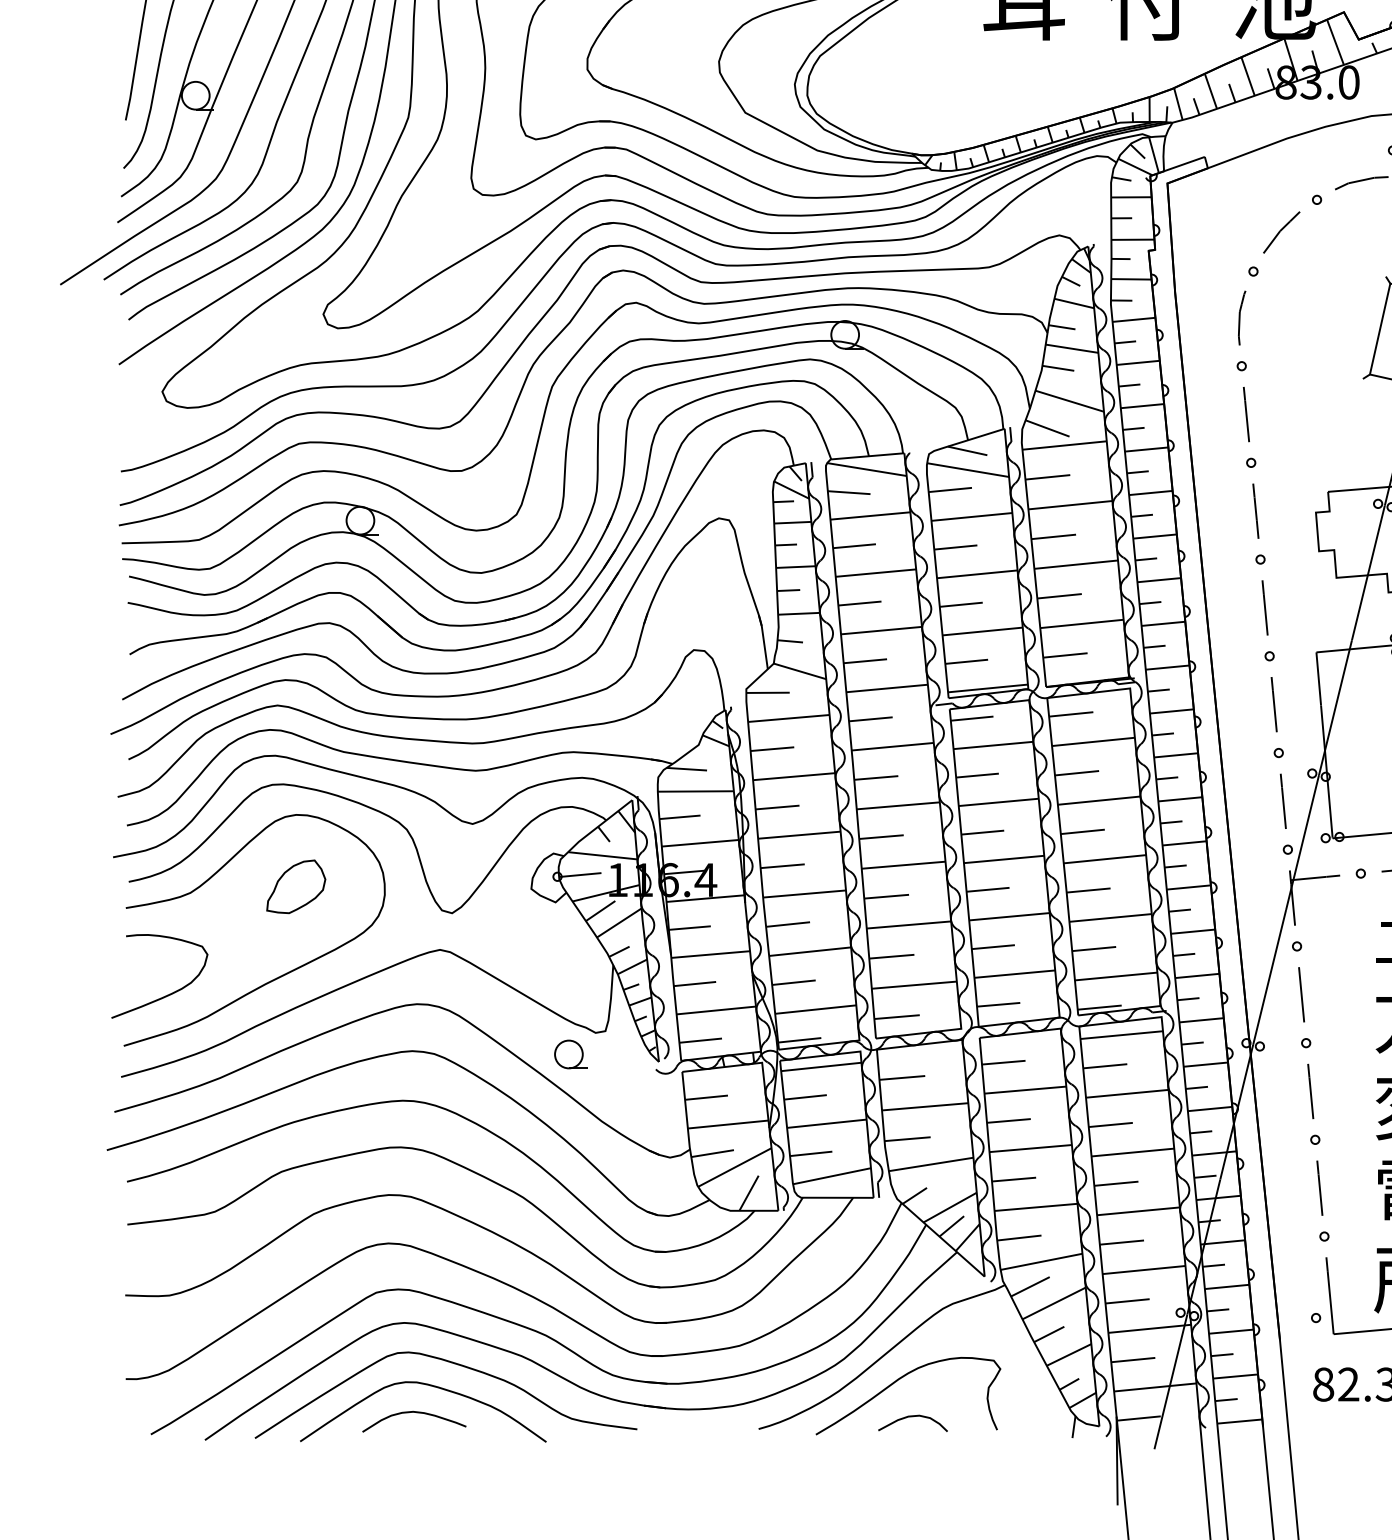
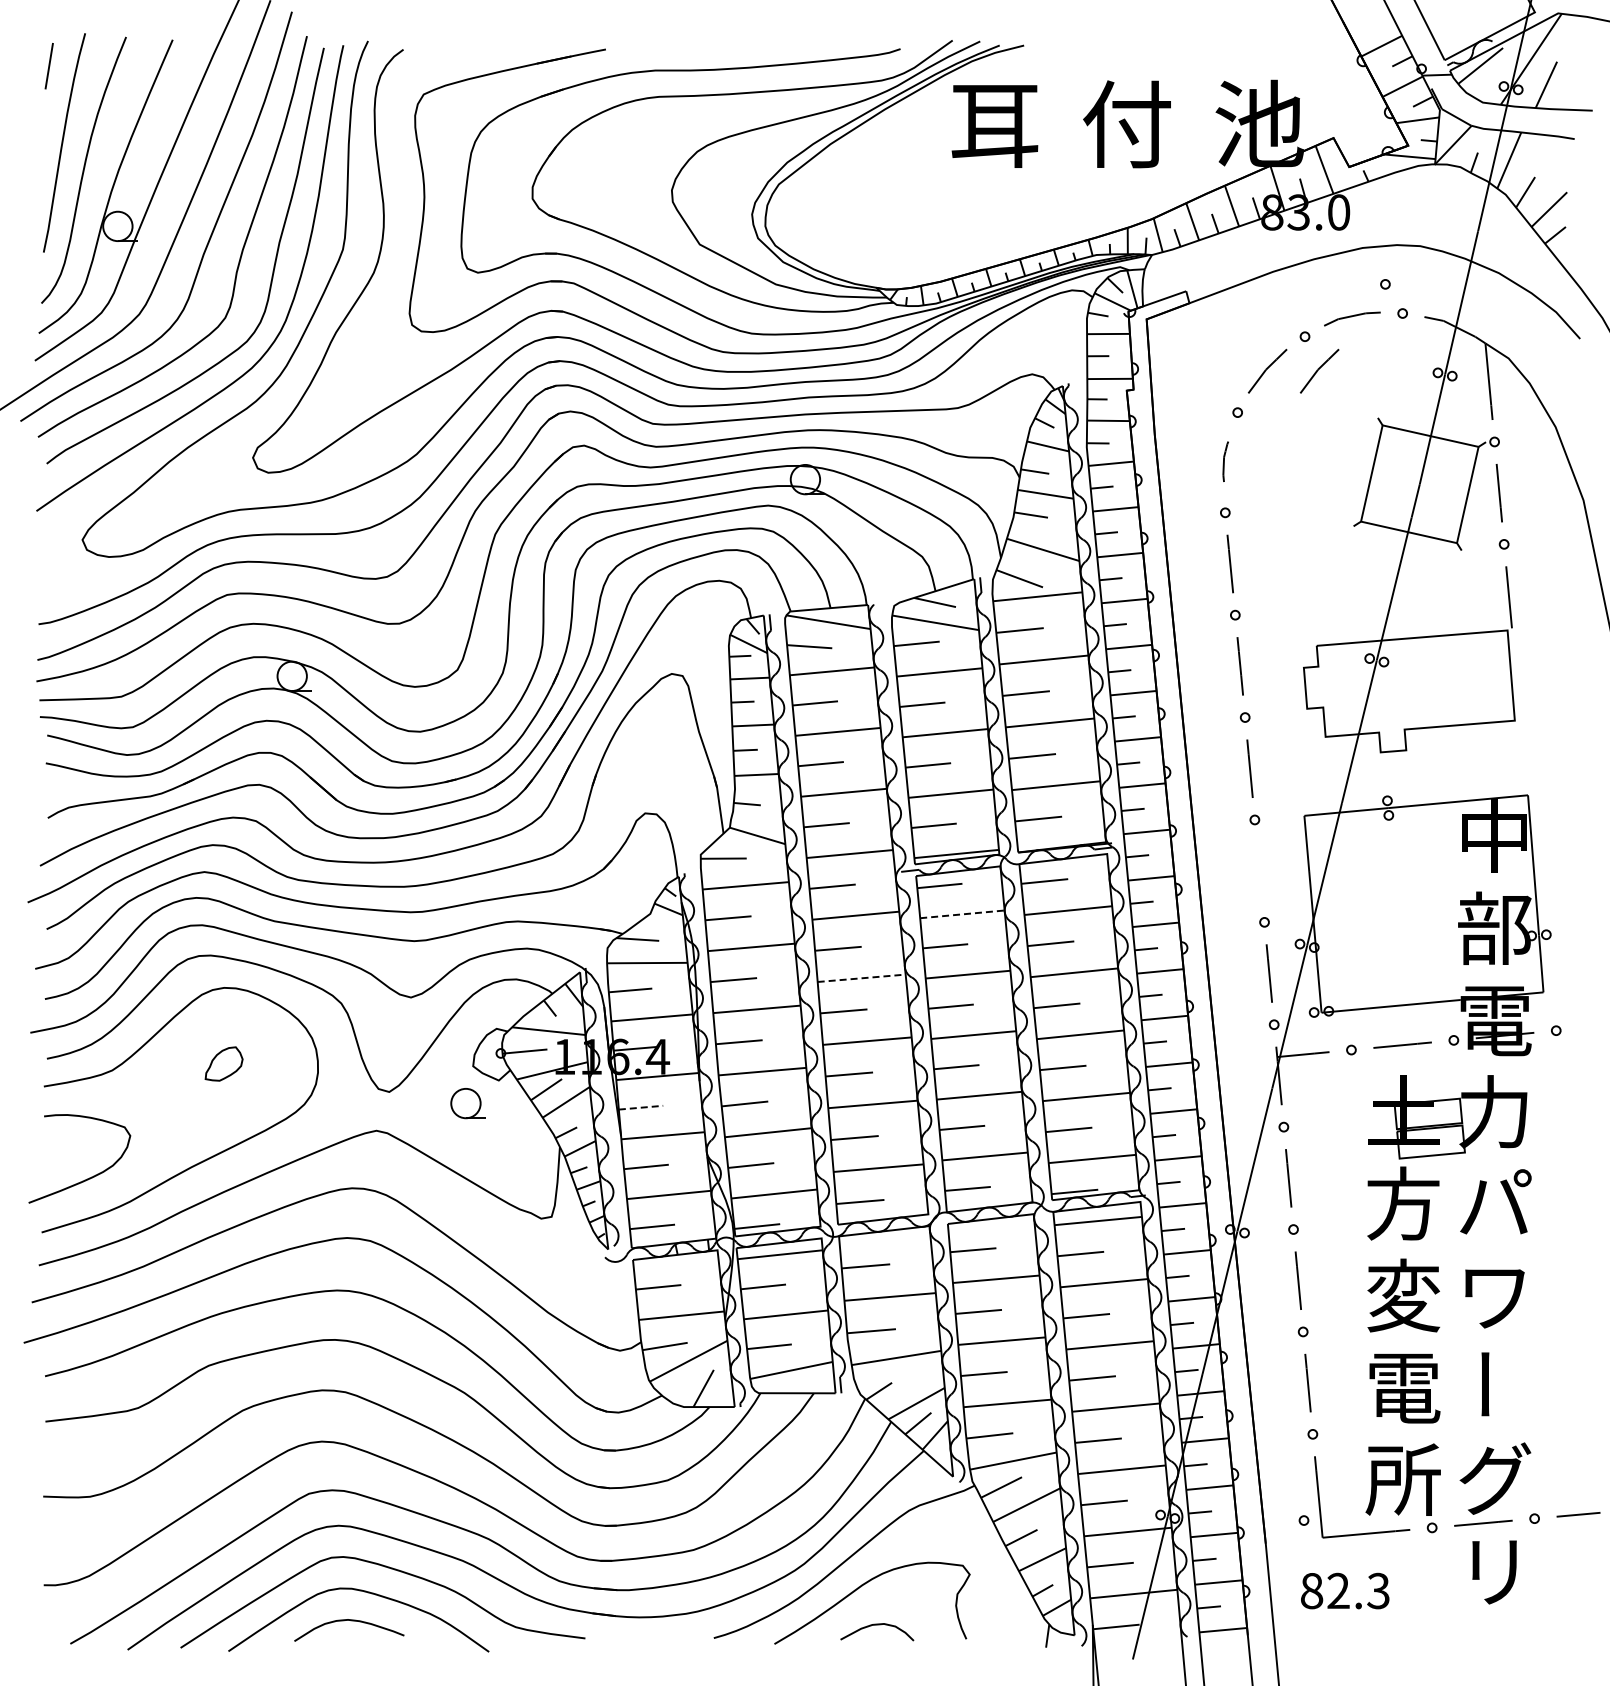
part: (1330, 231) -> (1319, 370), added
part: (1241, 317) -> (1225, 461), size x0.7
line: (1274, 704) -> (1259, 870), removed
line: (993, 745) -> (962, 914), solid -> dashed
line: (899, 806) -> (862, 978), solid -> dashed
part: (295, 886) -> (223, 1063), size x0.6
line: (690, 927) -> (641, 1107), solid -> dashed
part: (570, 1054) -> (467, 1103), moved

